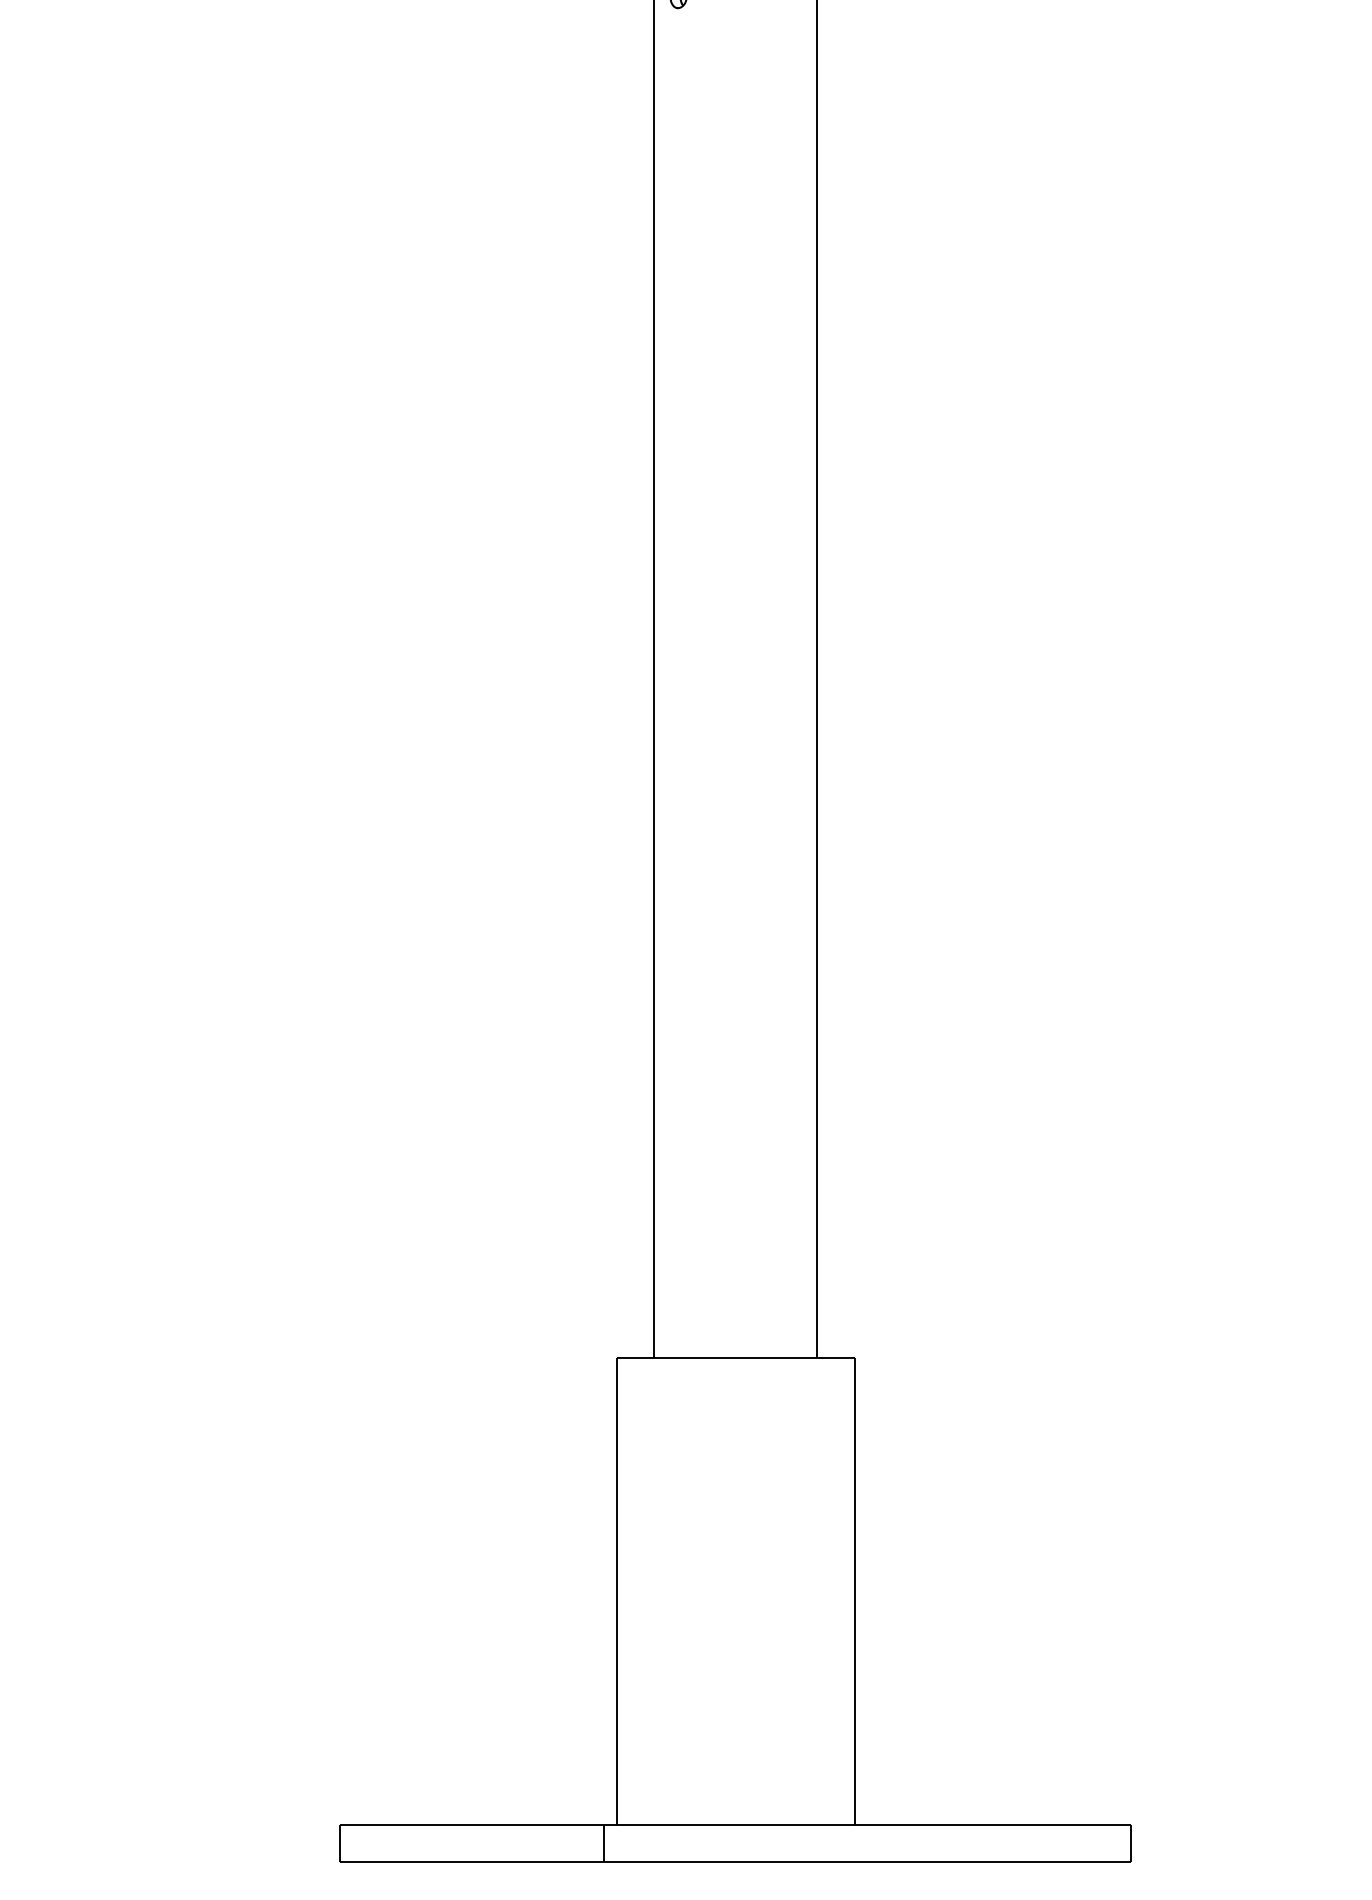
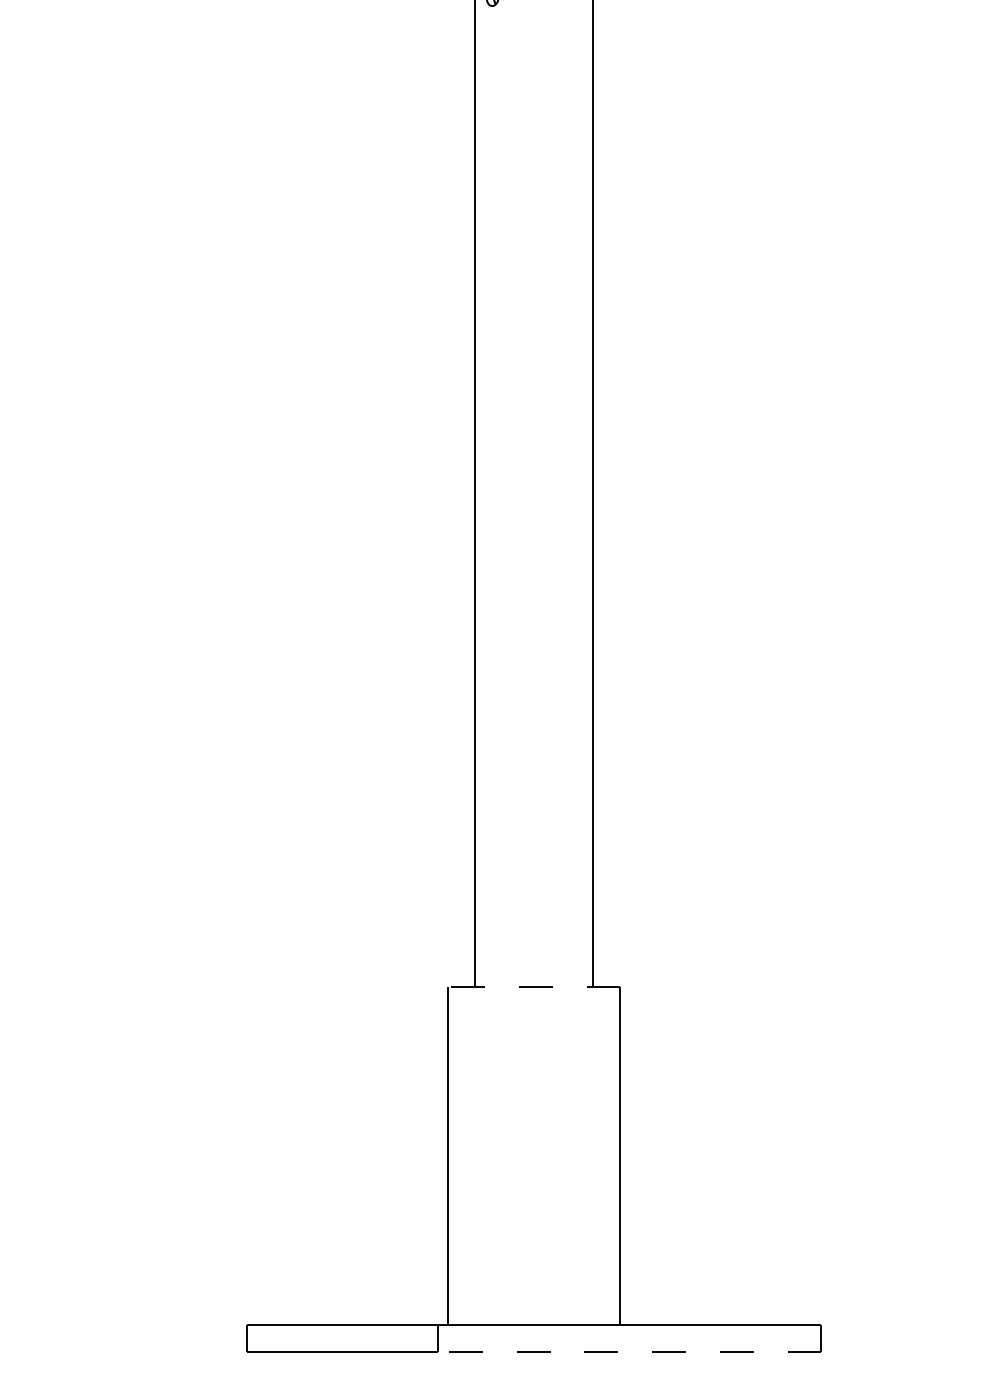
line: (735, 1358) -> (533, 986), solid -> dashed
line: (867, 1862) -> (629, 1352), solid -> dashed

